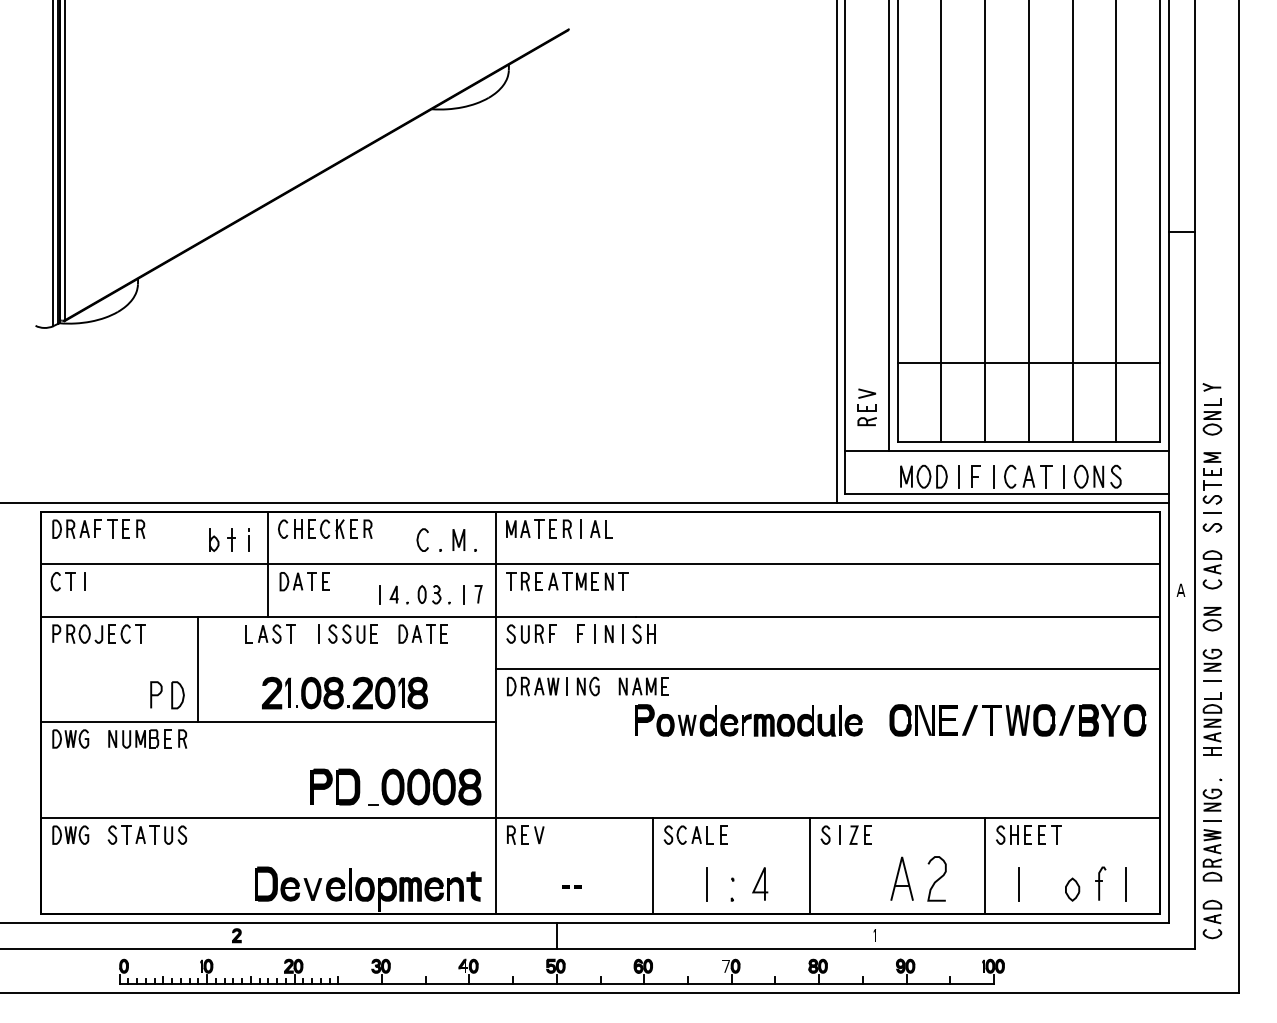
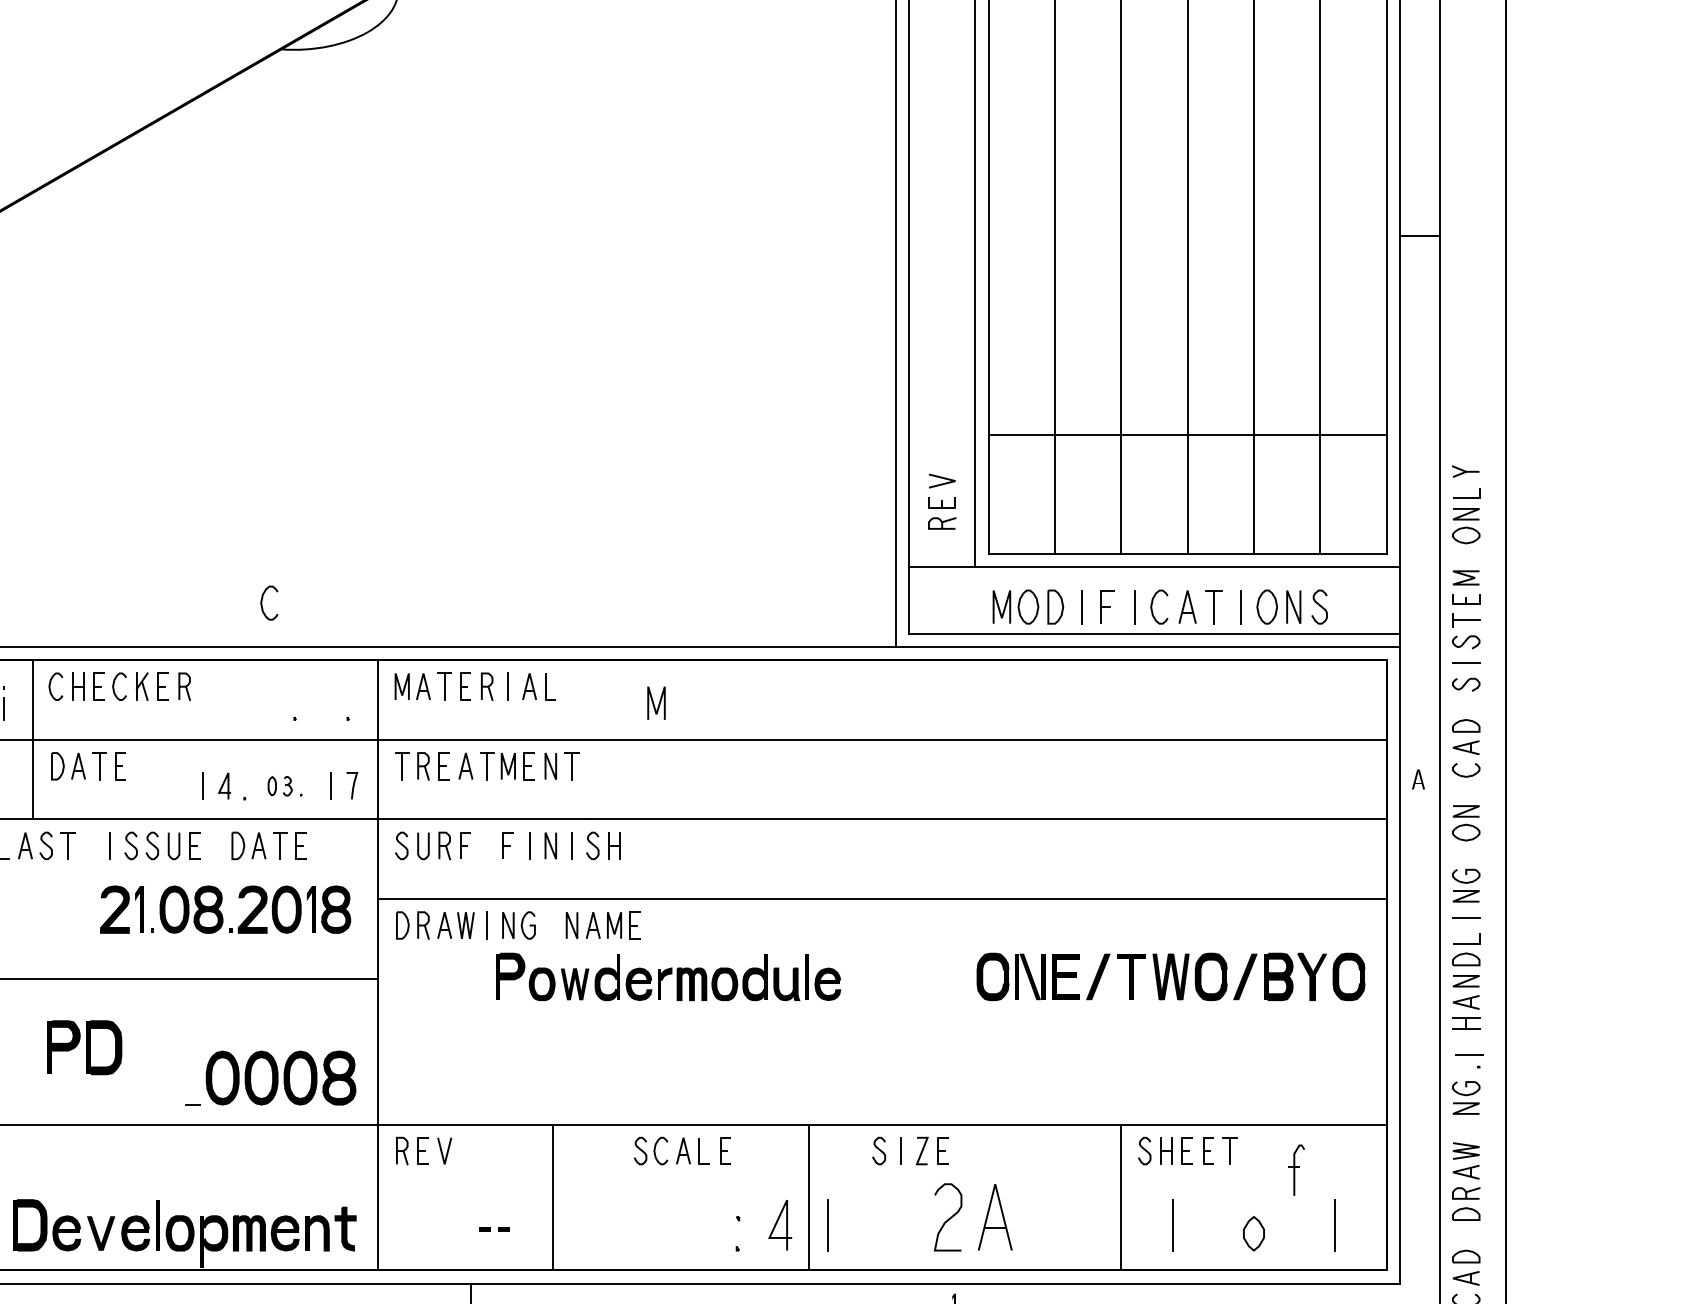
curve: (418, 539) -> (262, 602), moved
line: (457, 539) -> (654, 702), moved
part: (433, 594) -> (284, 785), size x0.7
part: (344, 692) -> (224, 908), moved
part: (748, 720) -> (668, 977), moved
part: (335, 786) -> (85, 1046), moved
line: (1212, 820) -> (1469, 1054), moved
line: (652, 865) -> (552, 1197), moved
line: (810, 865) -> (809, 1197), moved
curve: (936, 879) -> (947, 1218), moved
part: (1100, 883) -> (1296, 1169), moved
line: (706, 884) -> (827, 1225), moved

